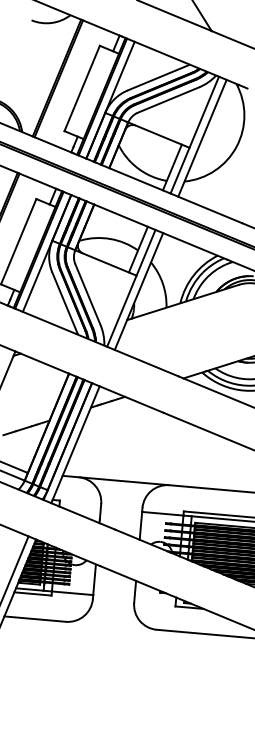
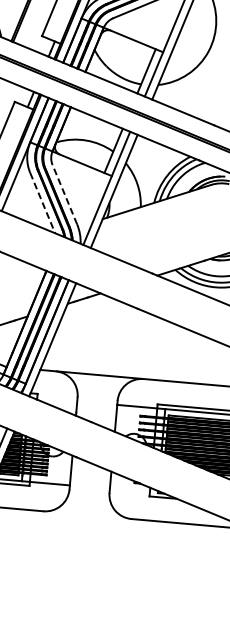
line: (87, 294) -> (64, 194), solid -> dashed
line: (65, 303) -> (43, 203), solid -> dashed

